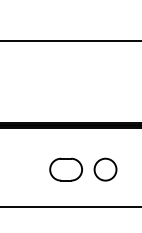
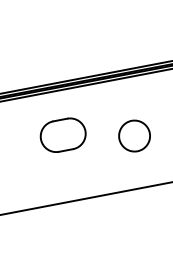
part: (65, 169) -> (62, 135), moved
circle: (105, 169) -> (134, 135), moved

